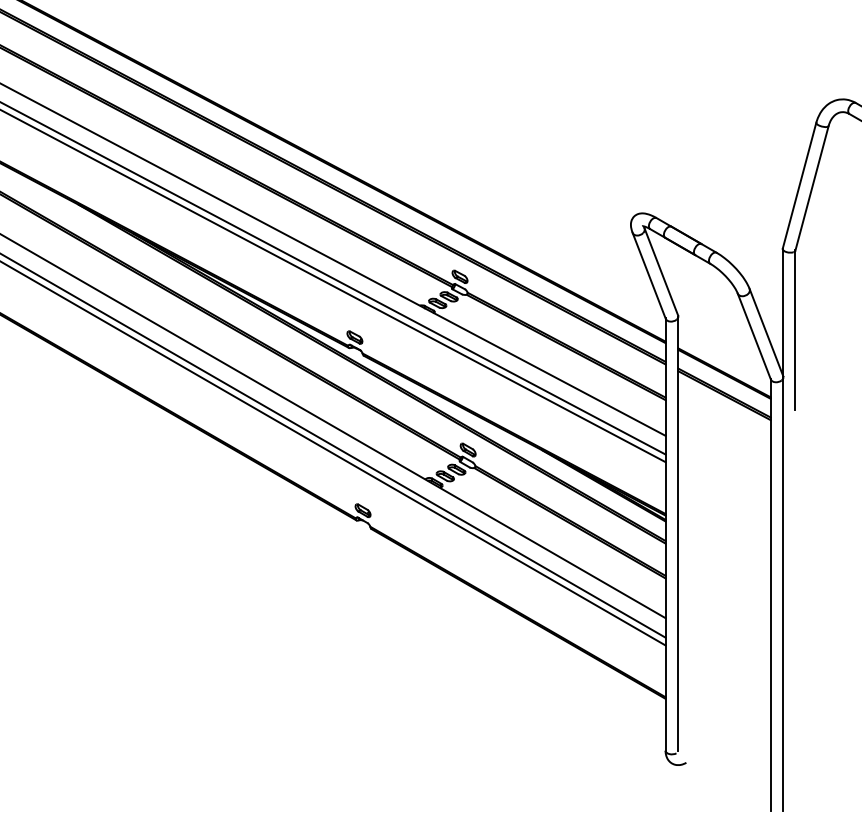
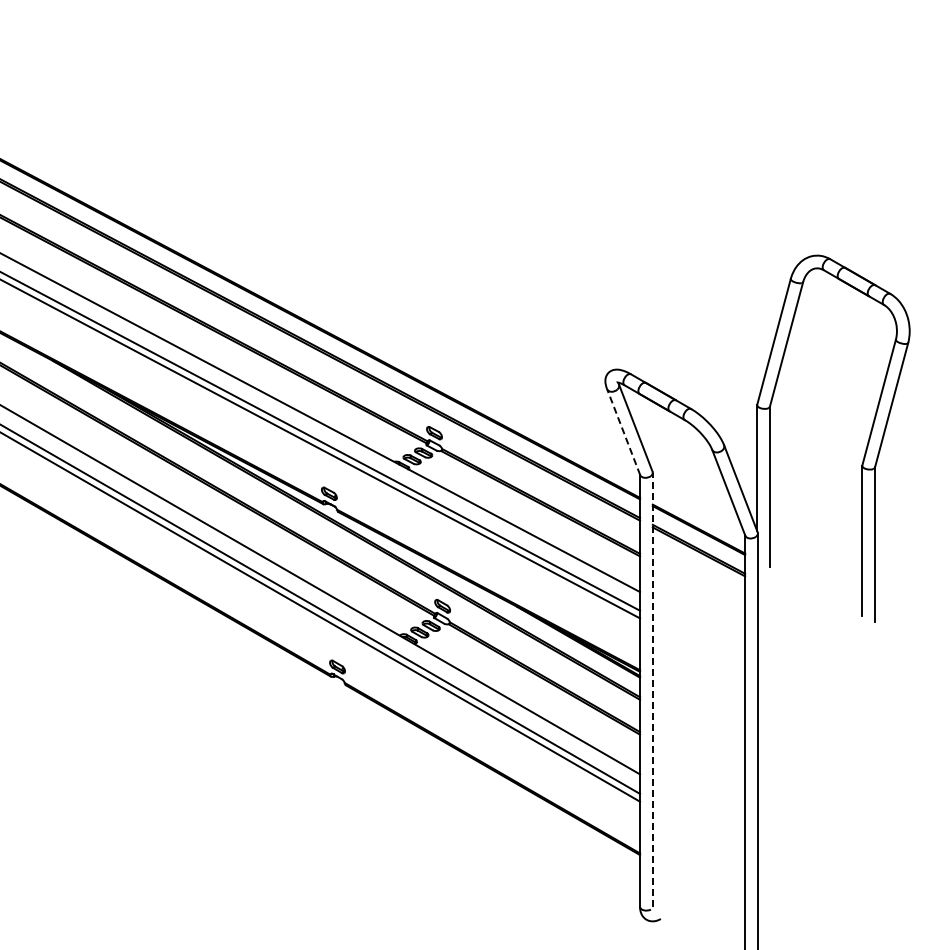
line: (649, 275) -> (623, 431), solid -> dashed
line: (678, 533) -> (652, 689), solid -> dashed

